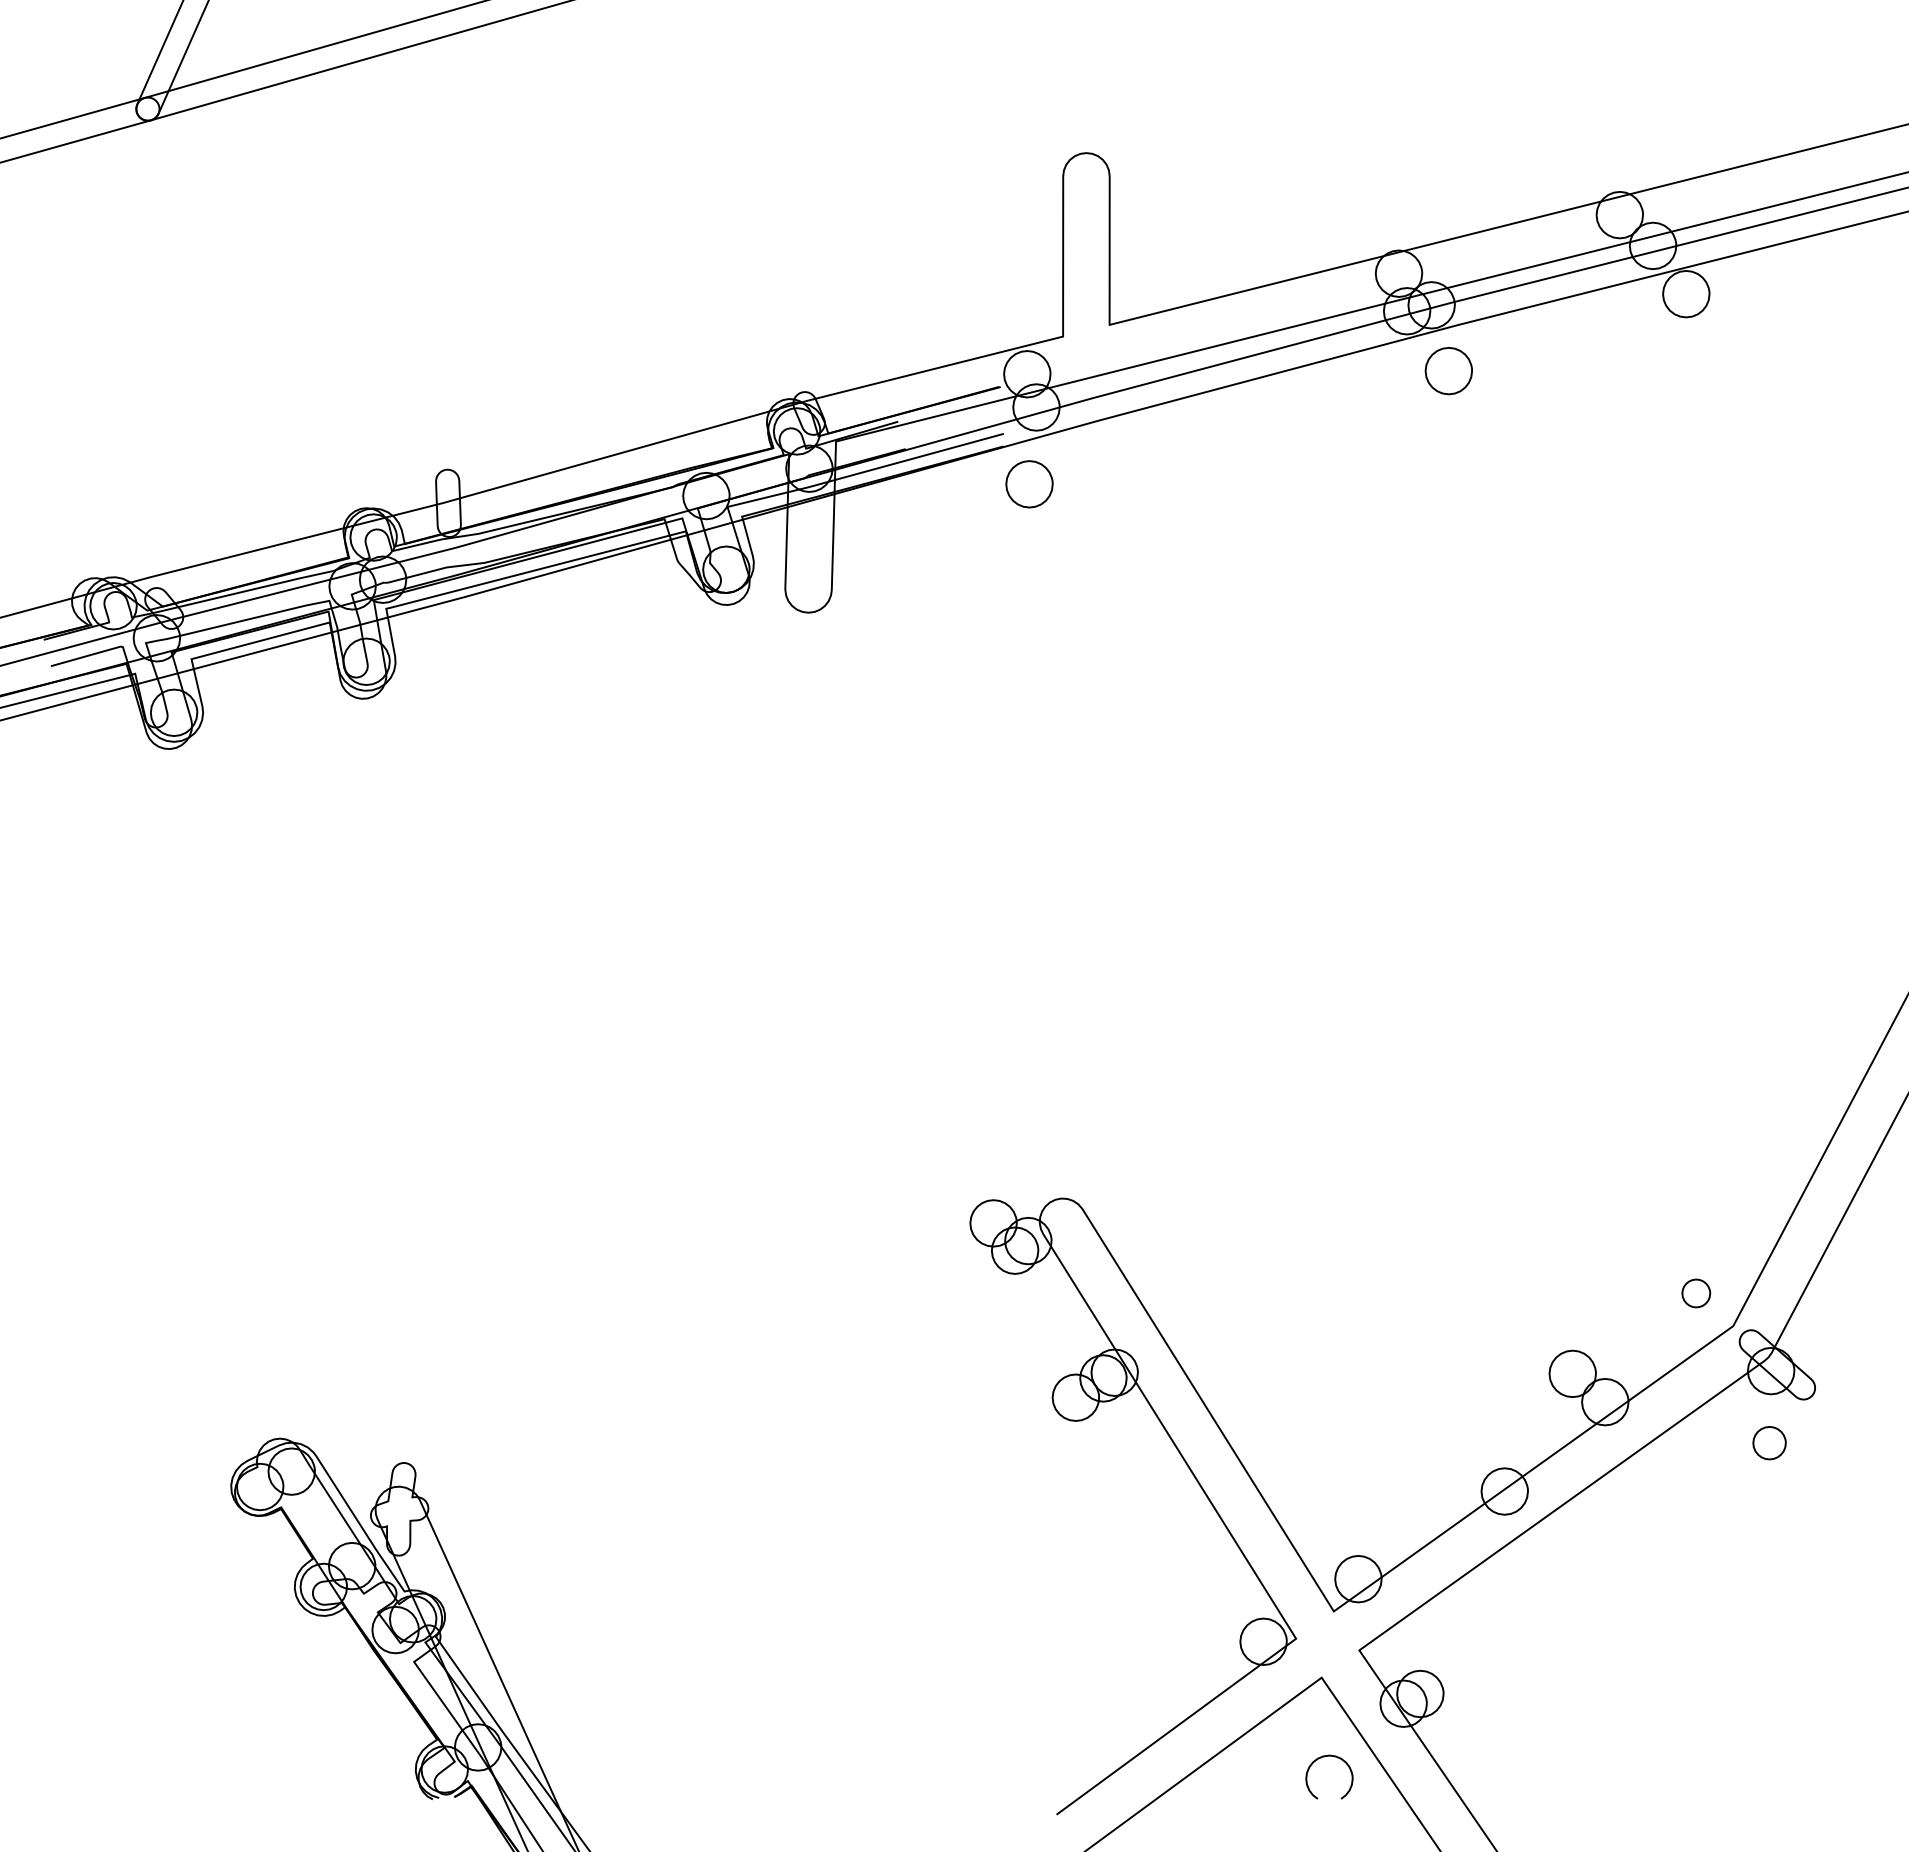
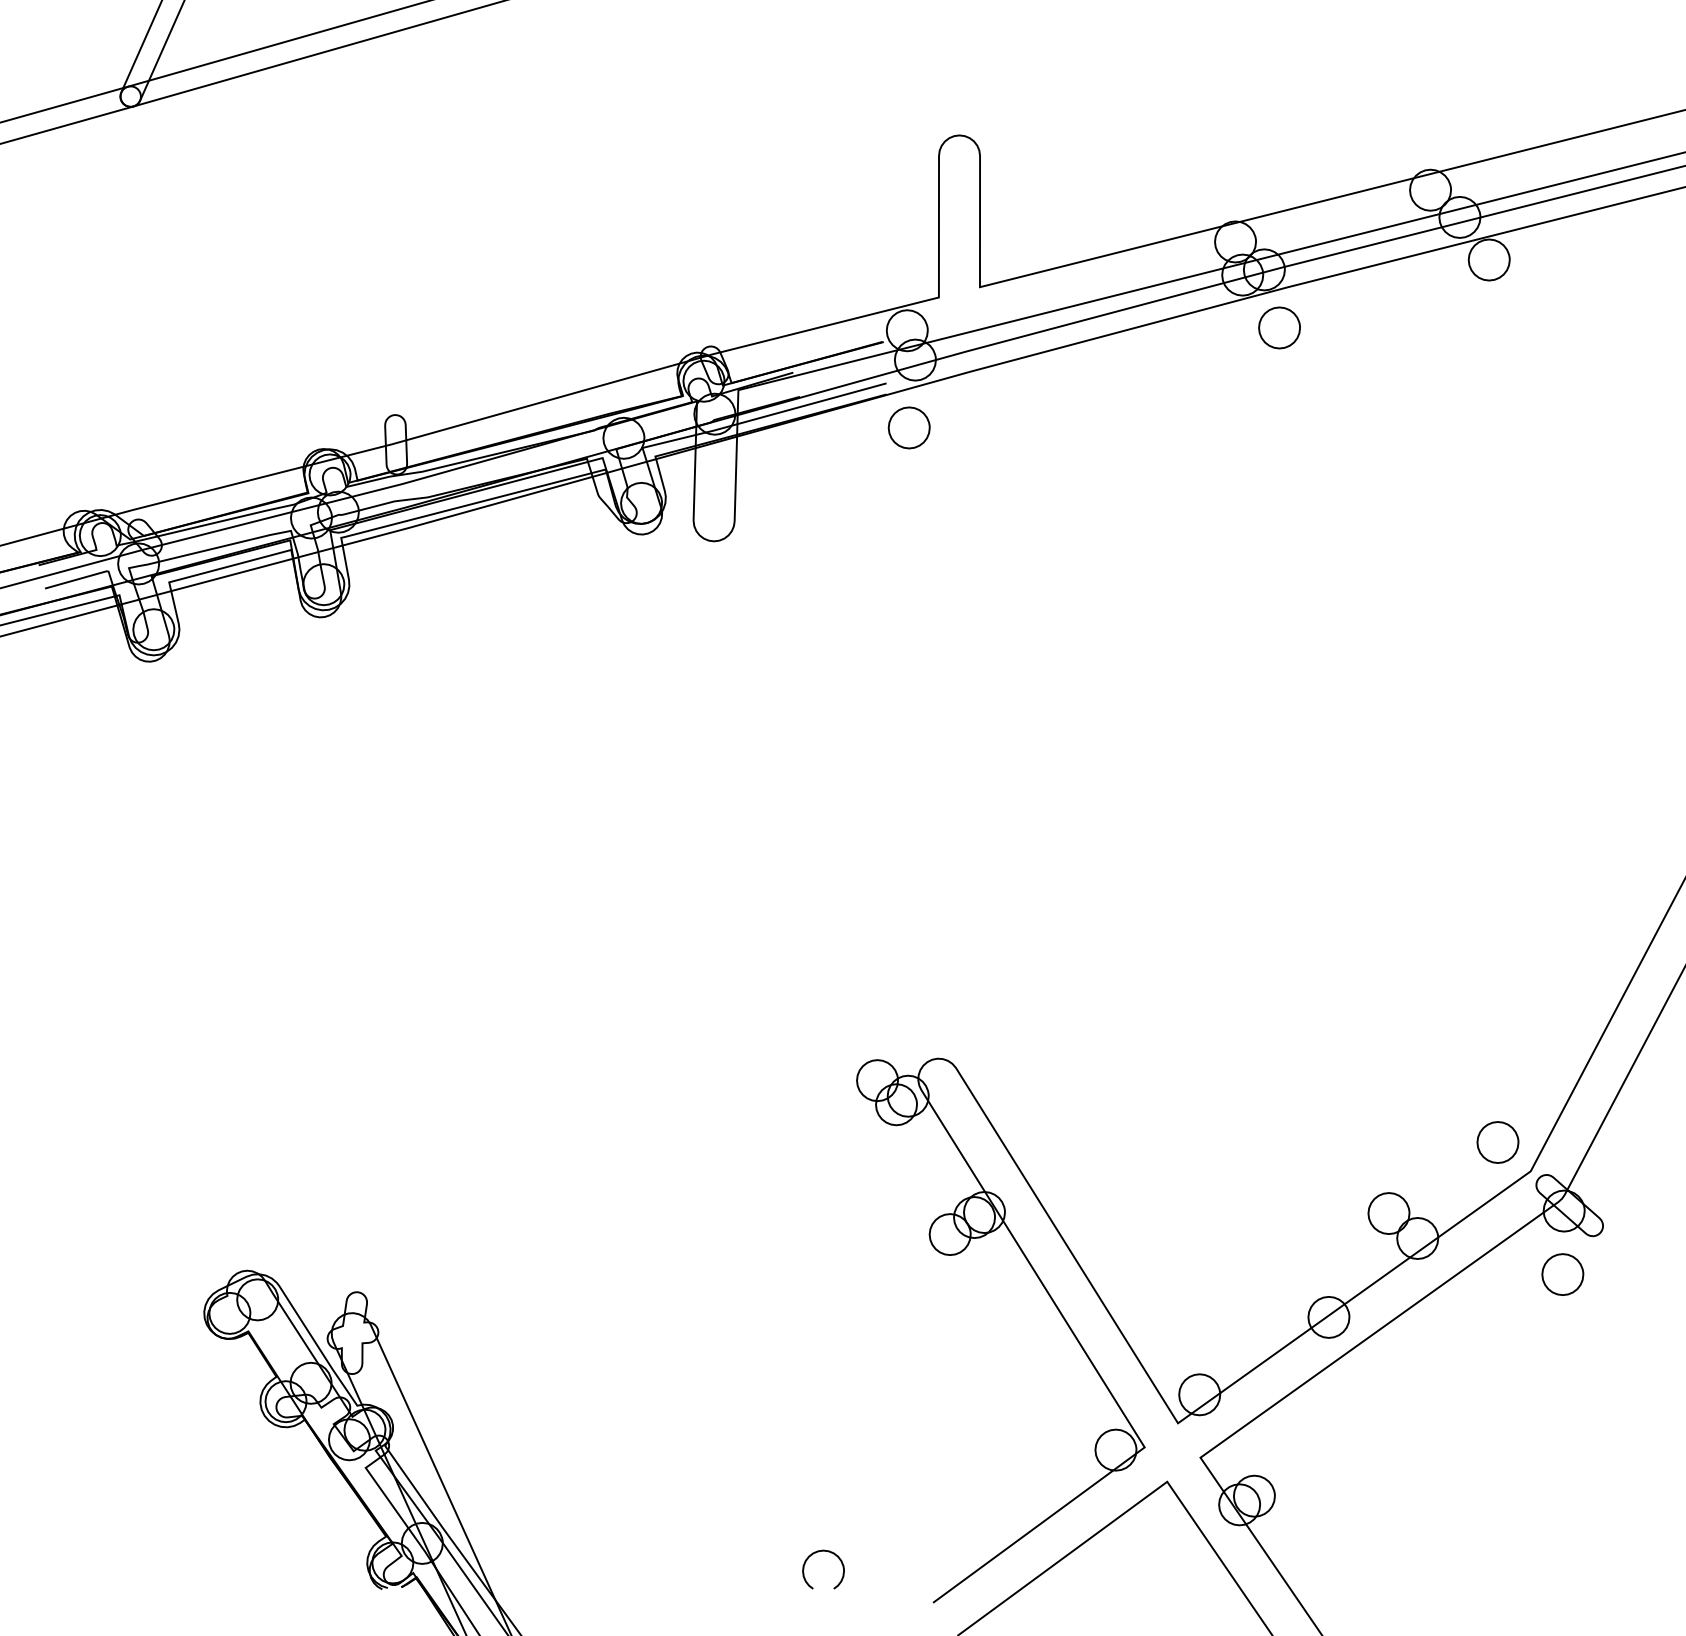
part: (1696, 1293) -> (1498, 1142), size x1.67
part: (1769, 1443) -> (1562, 1275), size x1.43
curve: (1324, 1757) -> (819, 1552), moved

